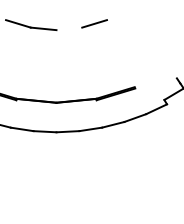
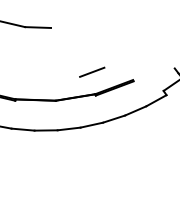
line: (94, 23) -> (92, 71), moved

